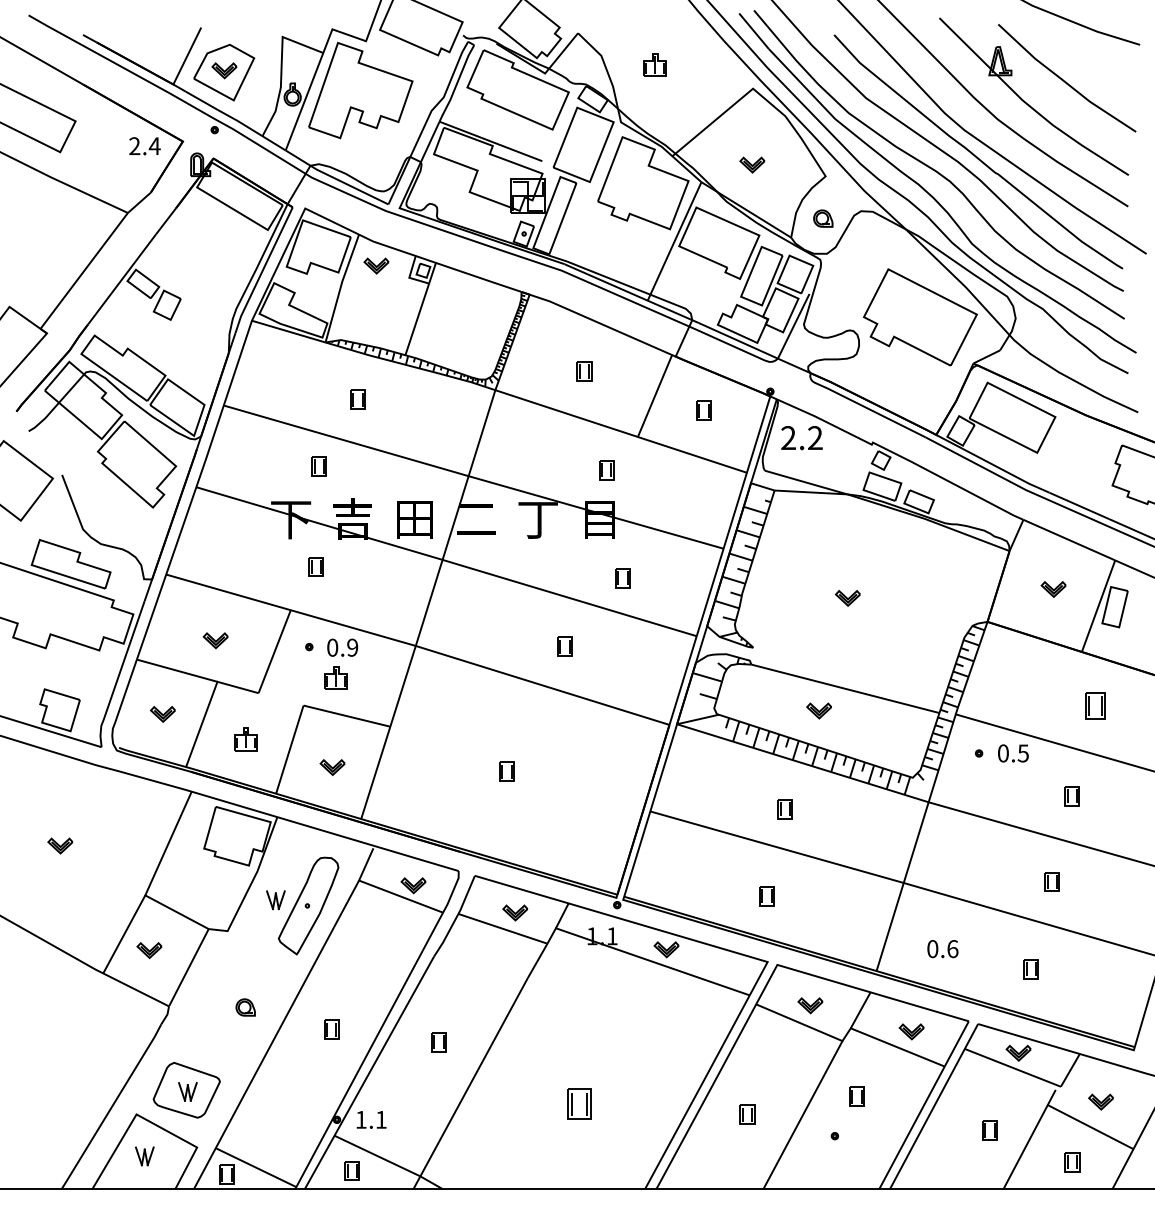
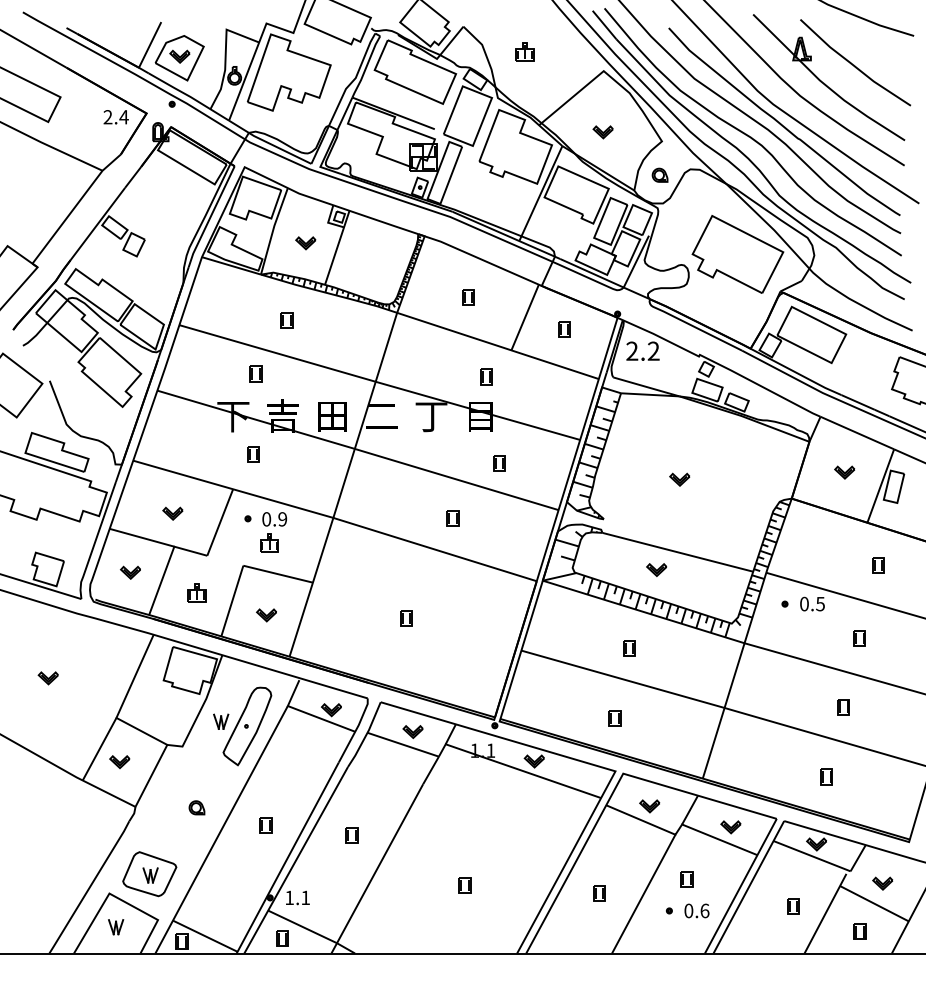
part: (376, 266) -> (305, 243), moved
part: (1095, 705) -> (878, 565), size x0.71
text: (942, 948) -> (696, 910), moved
part: (579, 1104) -> (464, 885), size x0.62

